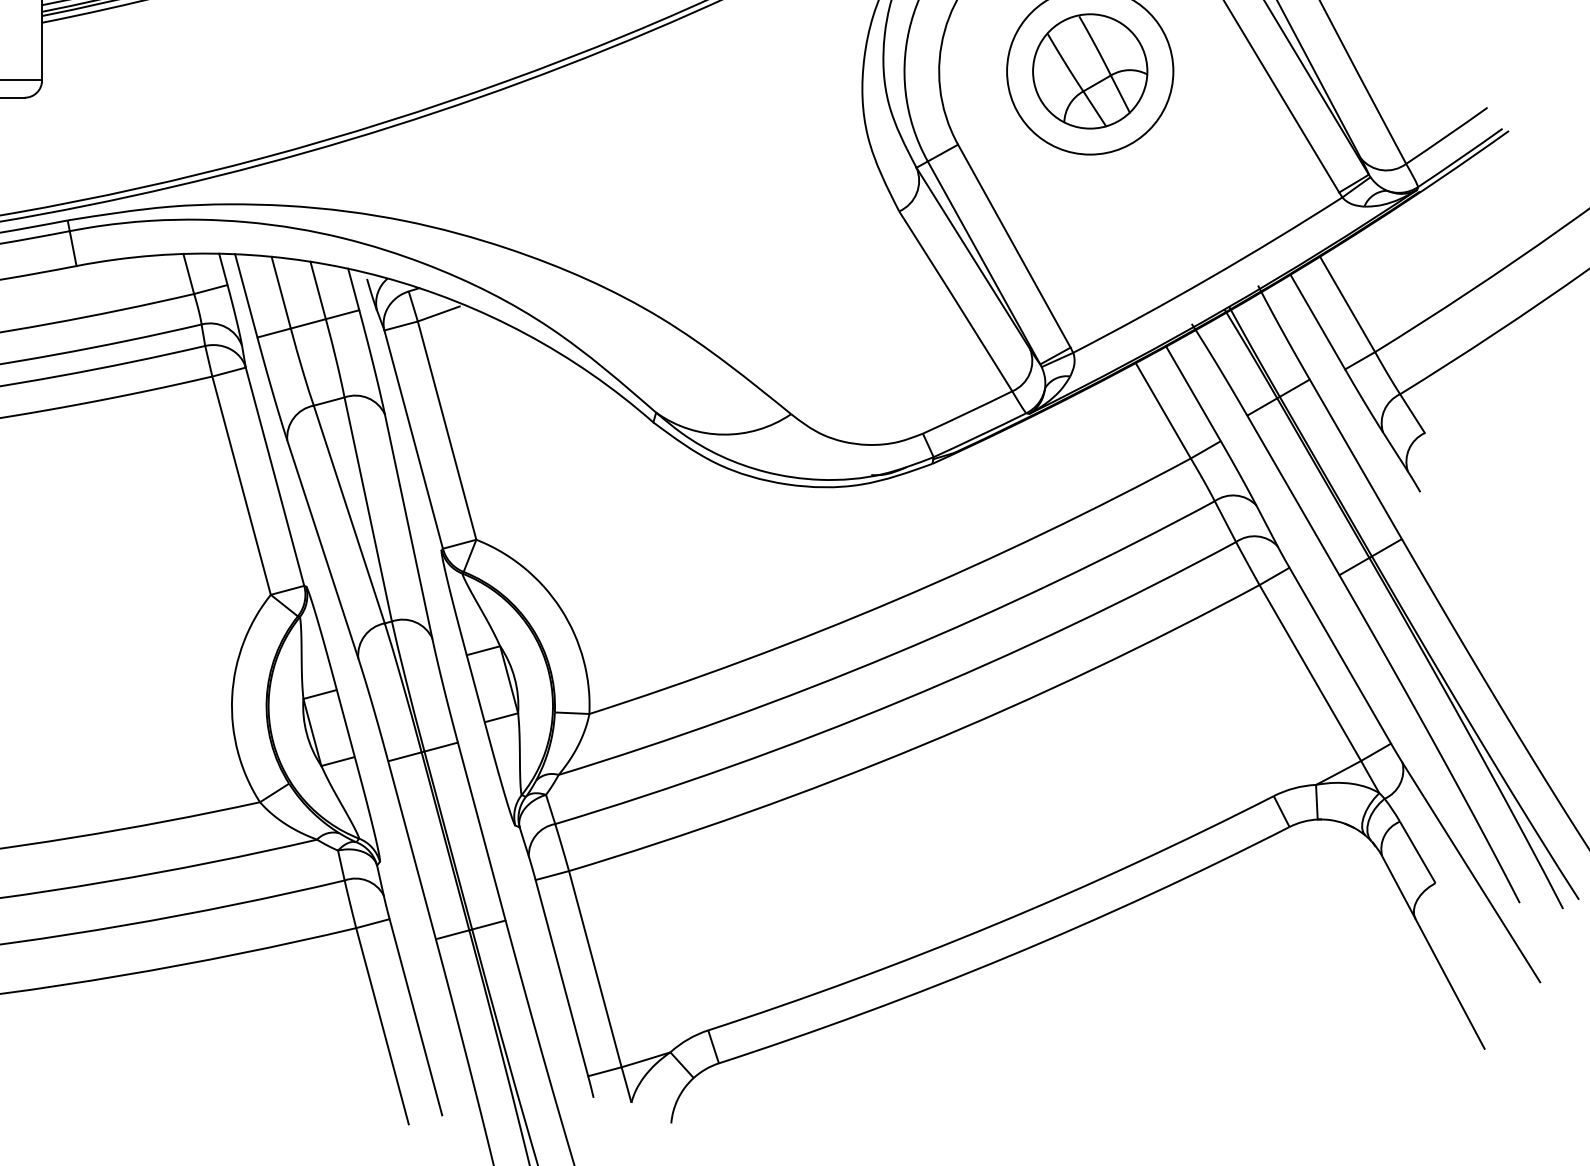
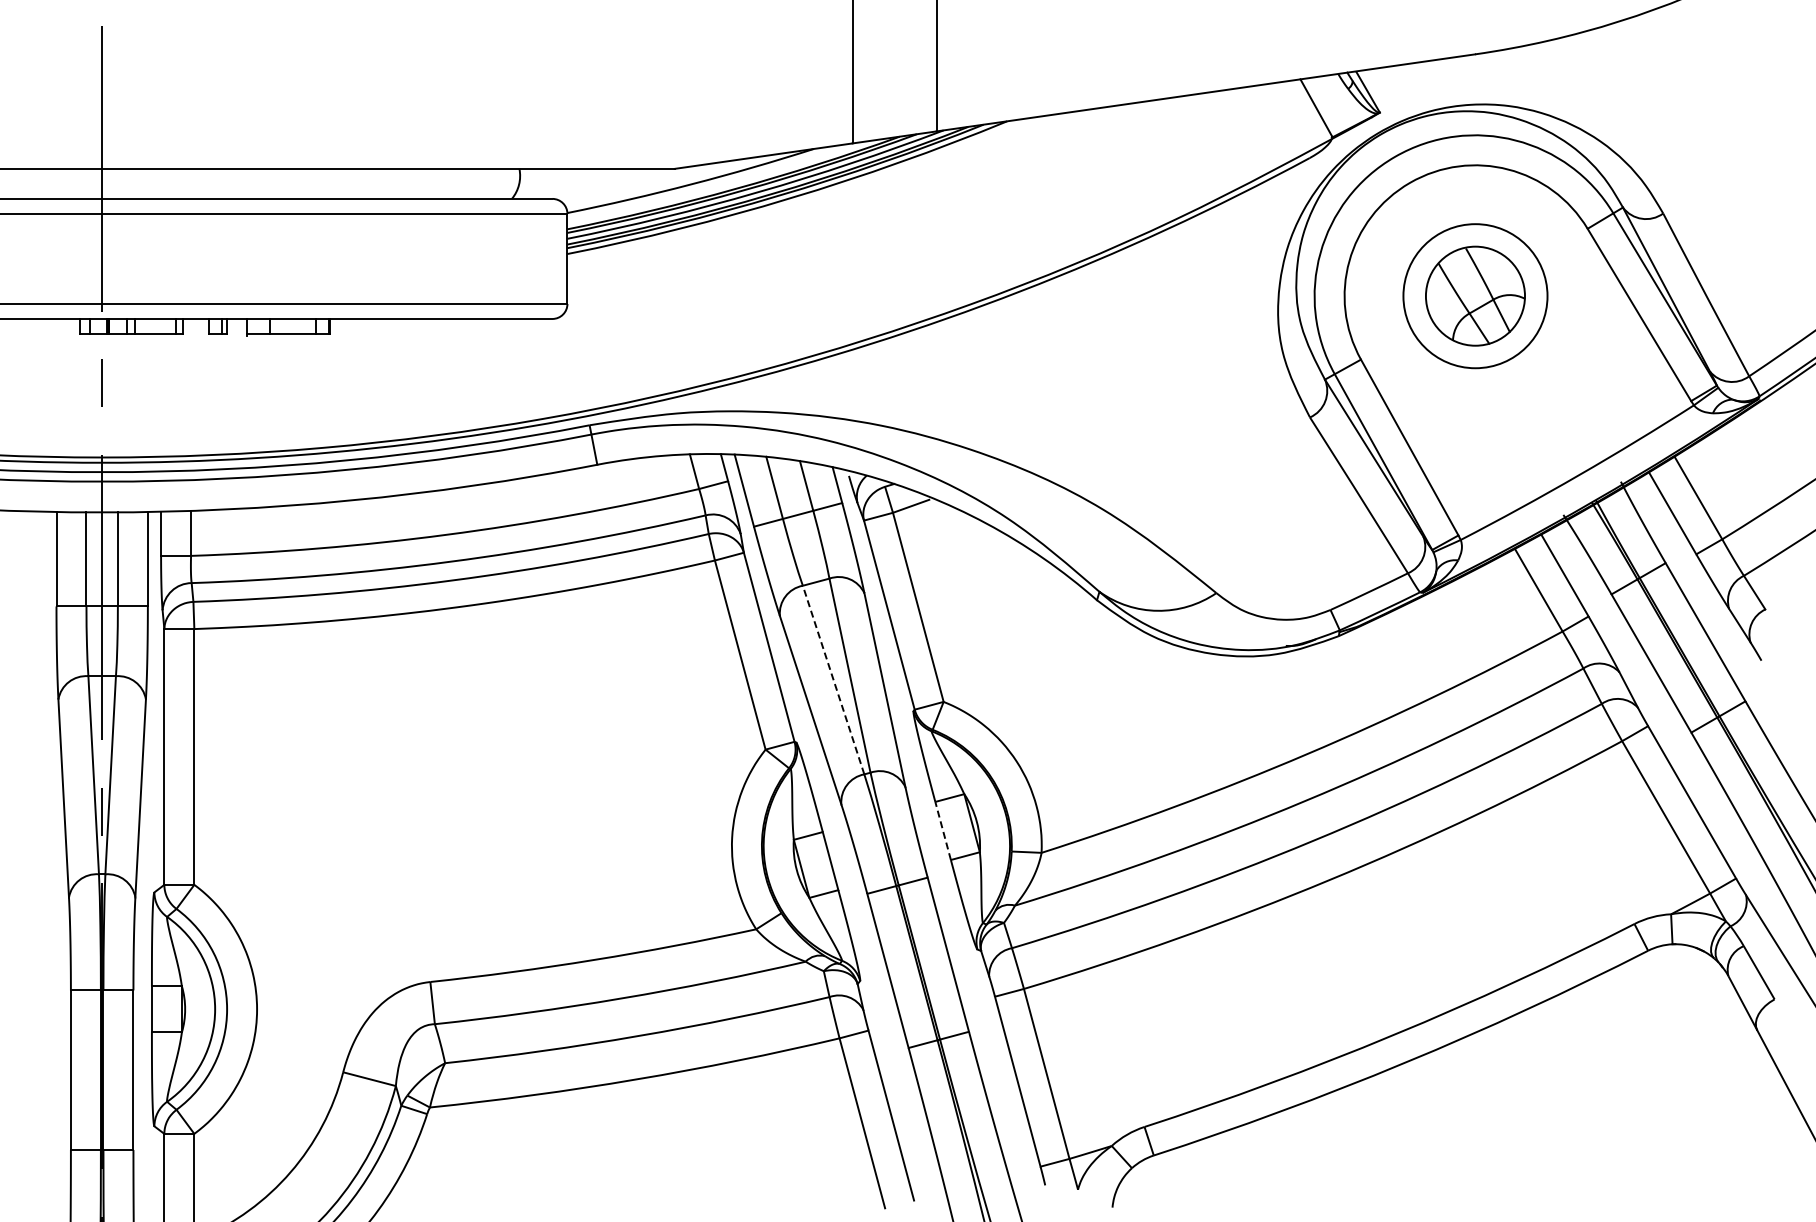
line: (349, 513) -> (833, 679), solid -> dashed
line: (476, 688) -> (943, 830), solid -> dashed

